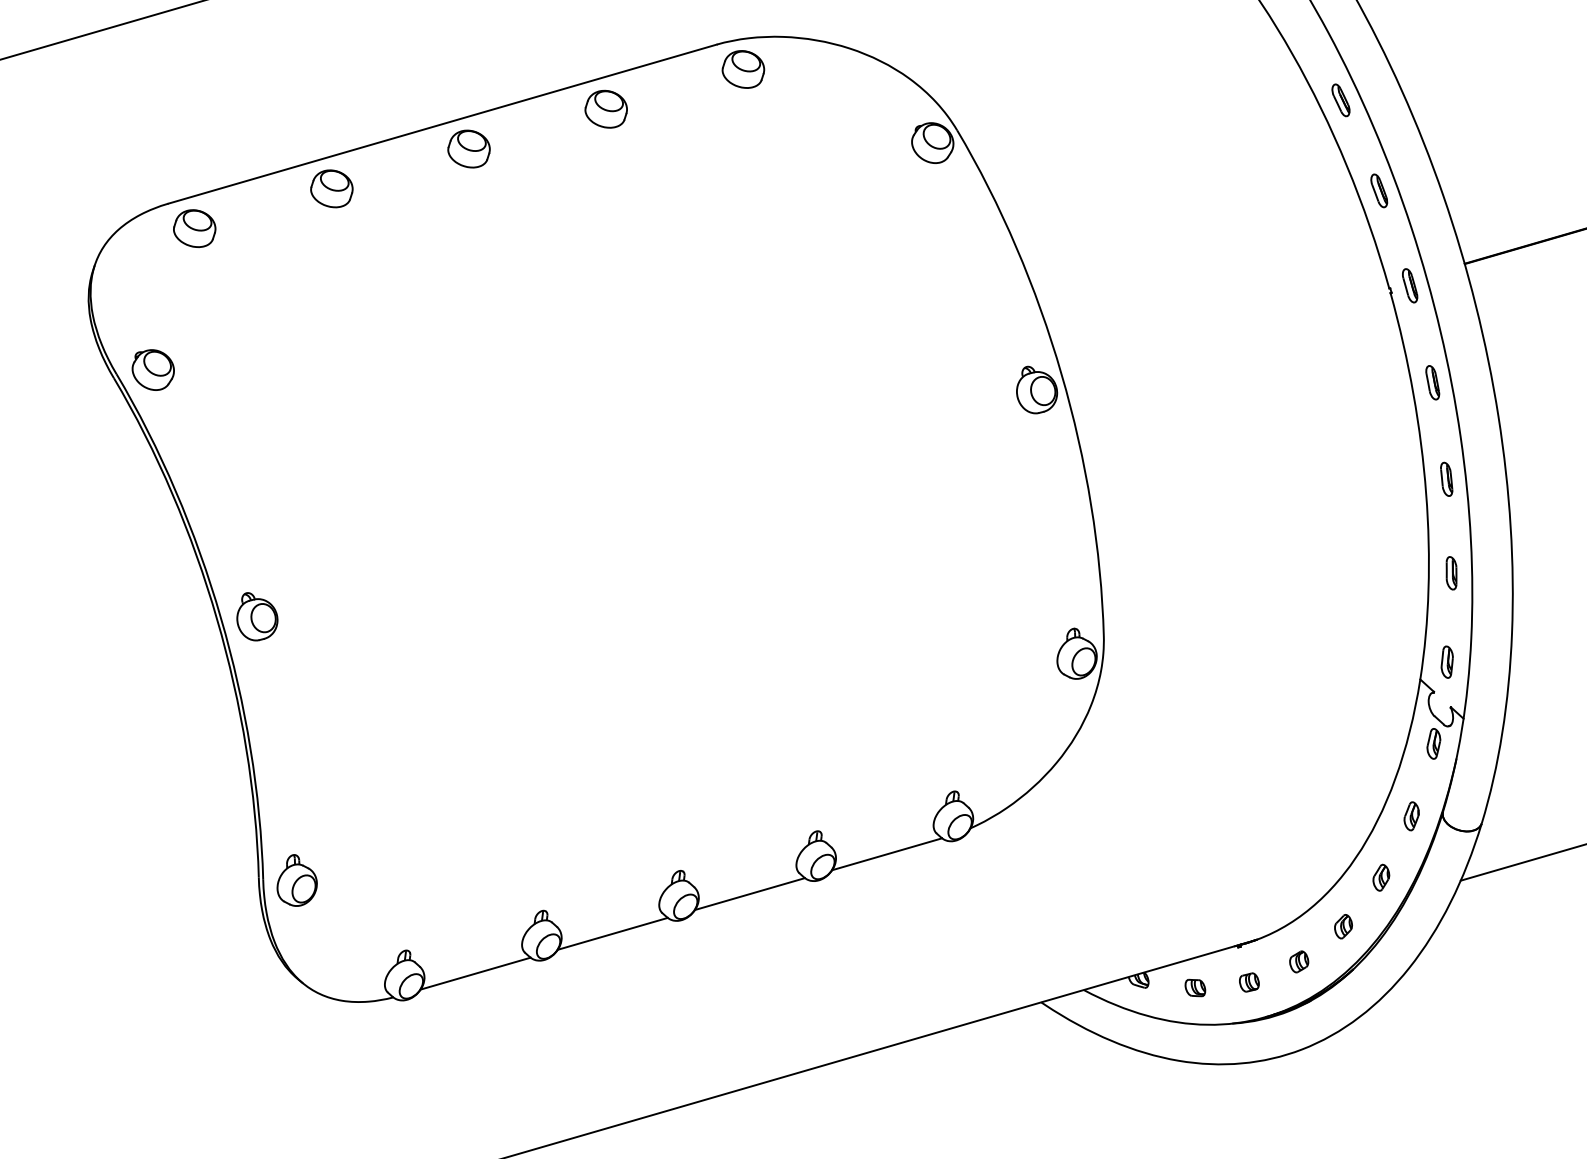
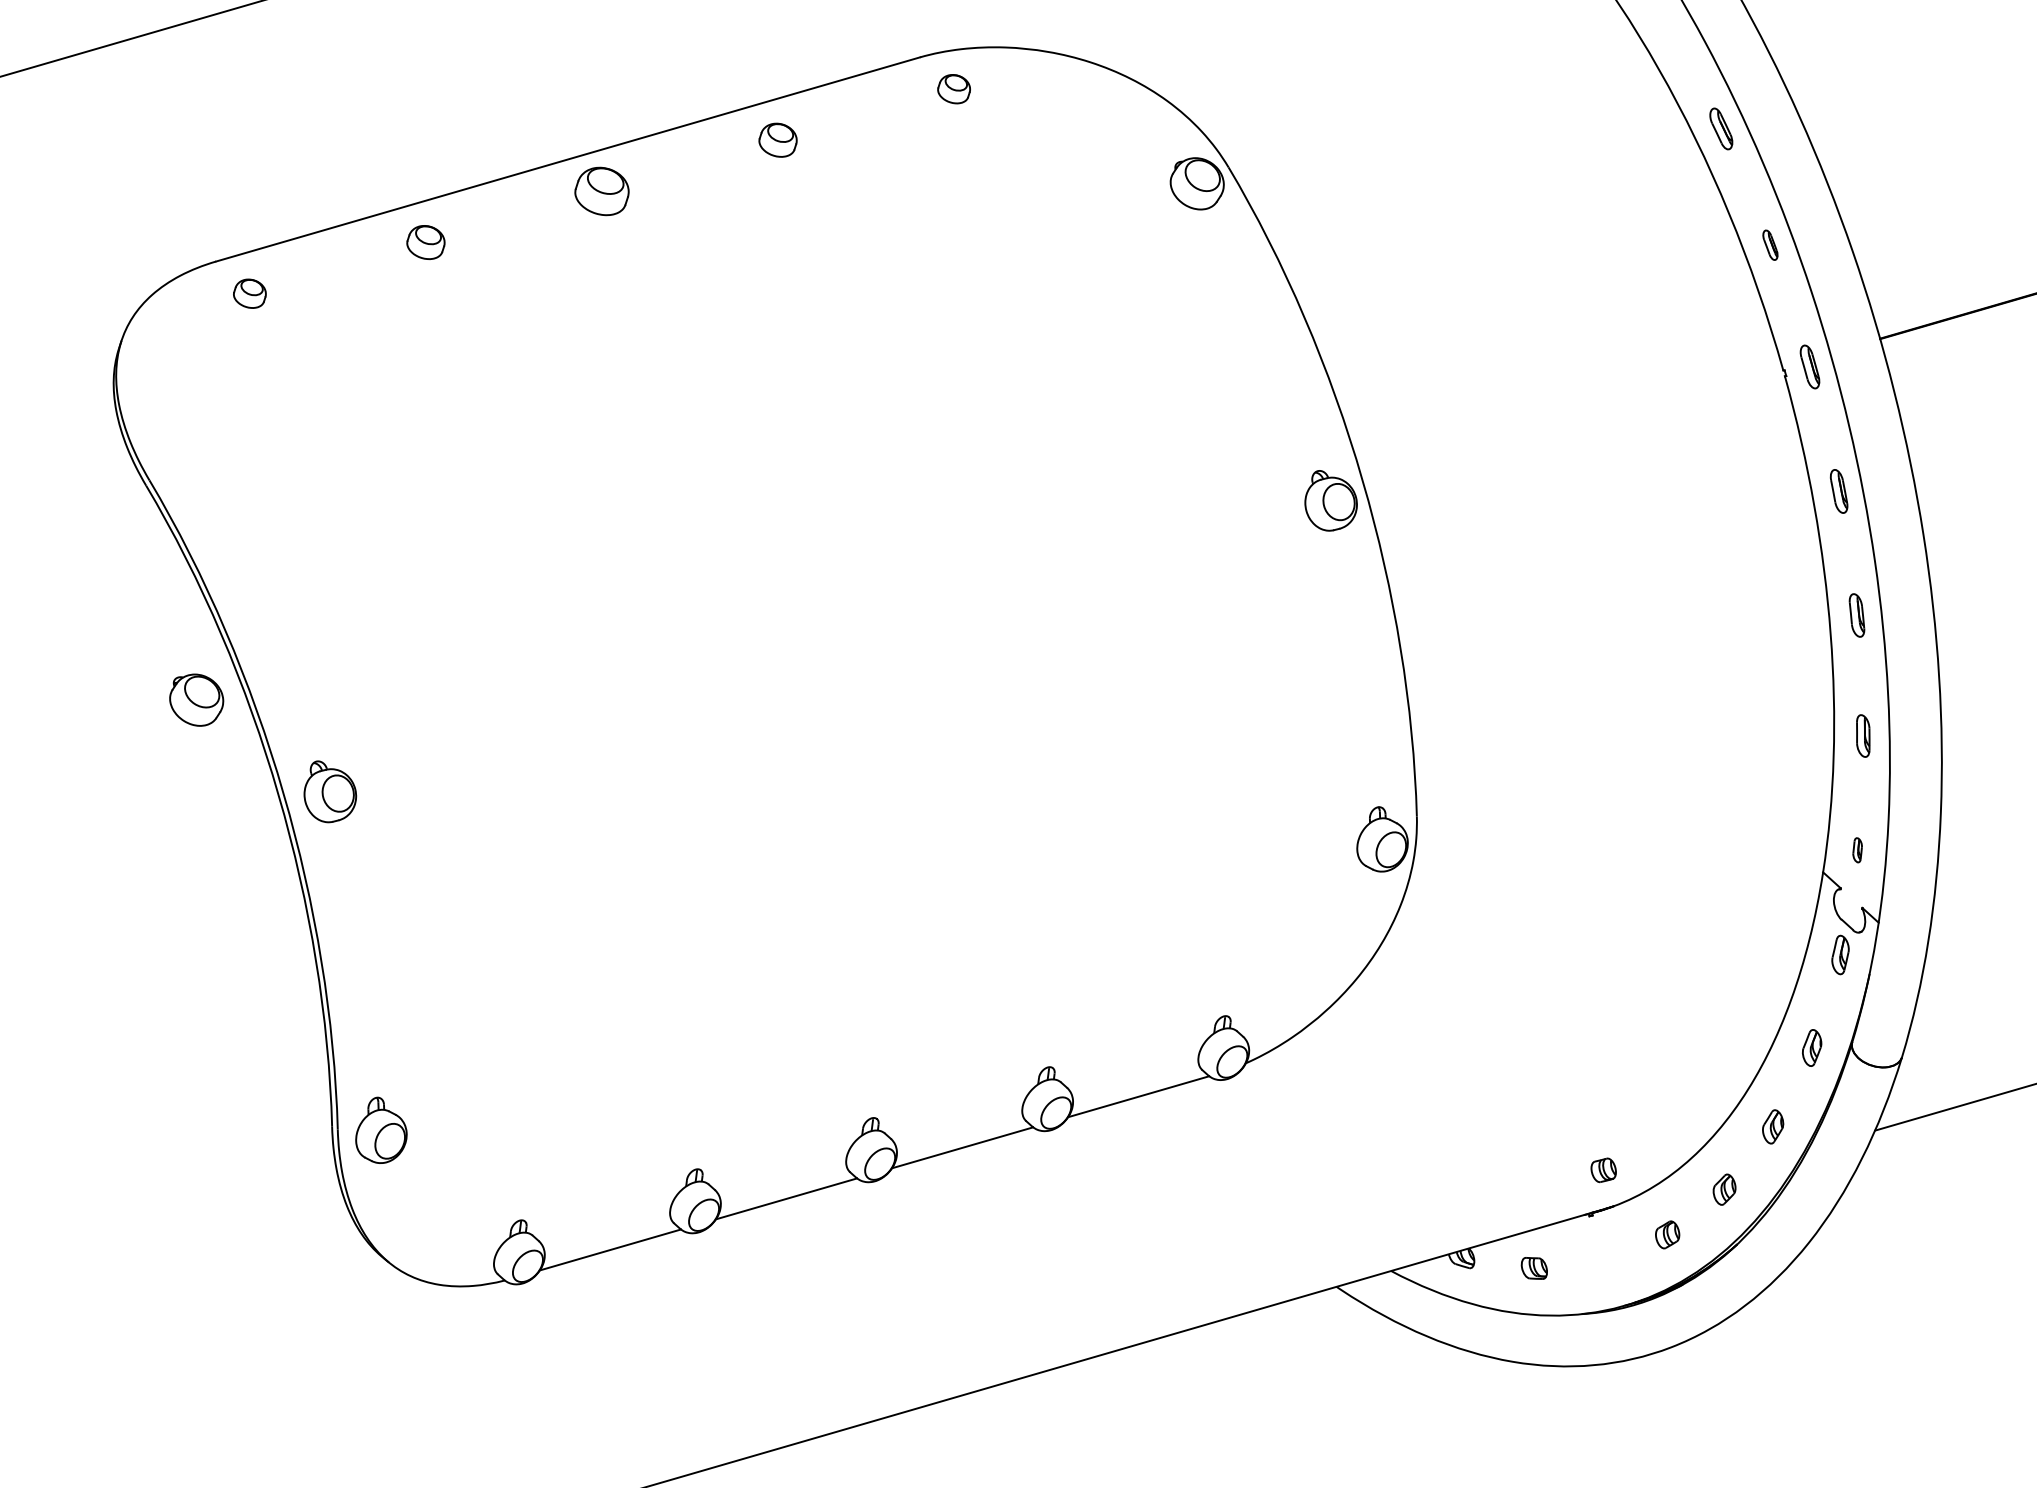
part: (742, 68) -> (953, 88), size x0.6
part: (605, 108) -> (777, 139), size x0.7
part: (331, 188) -> (425, 242), size x0.7
part: (1379, 191) -> (1770, 245), size x0.7
part: (194, 228) -> (249, 293), size x0.6
part: (153, 369) -> (196, 699), moved
part: (1447, 662) -> (1857, 850), size x0.6
part: (1249, 982) -> (1603, 1170), moved

